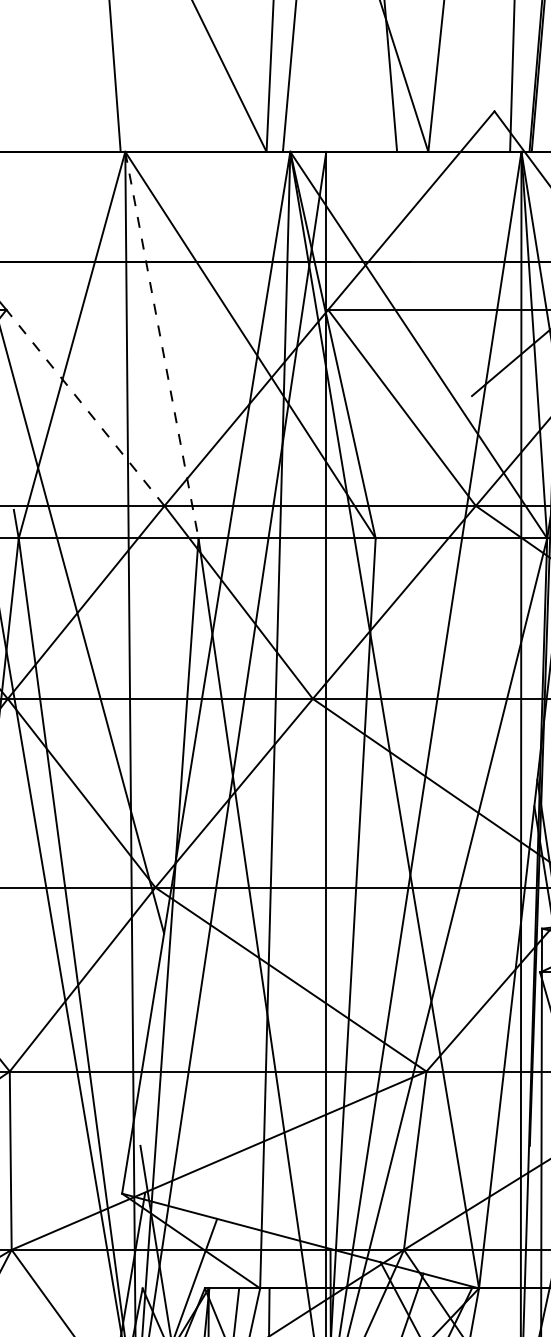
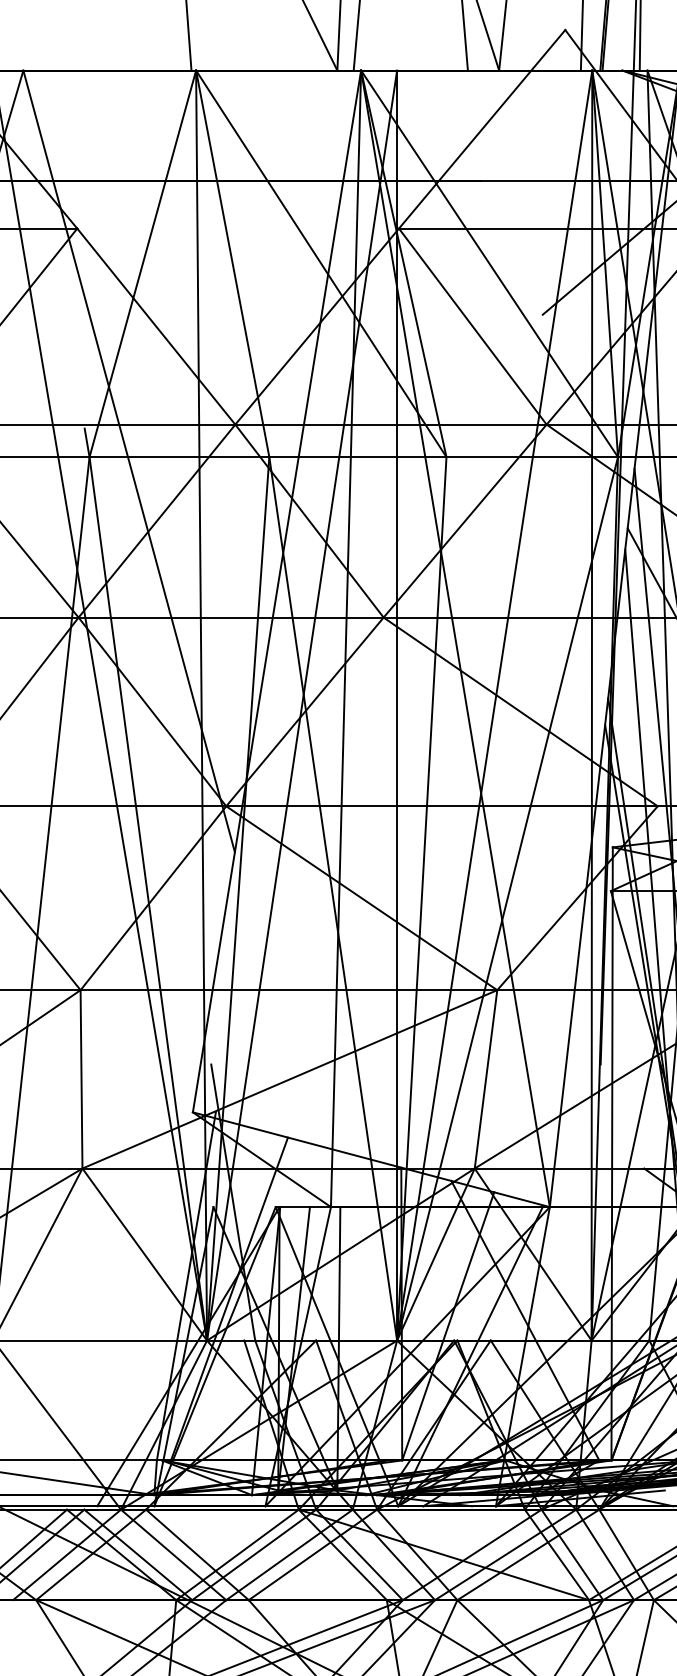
line: (161, 344) -> (232, 263), dashed -> solid
line: (85, 407) -> (156, 326), dashed -> solid

